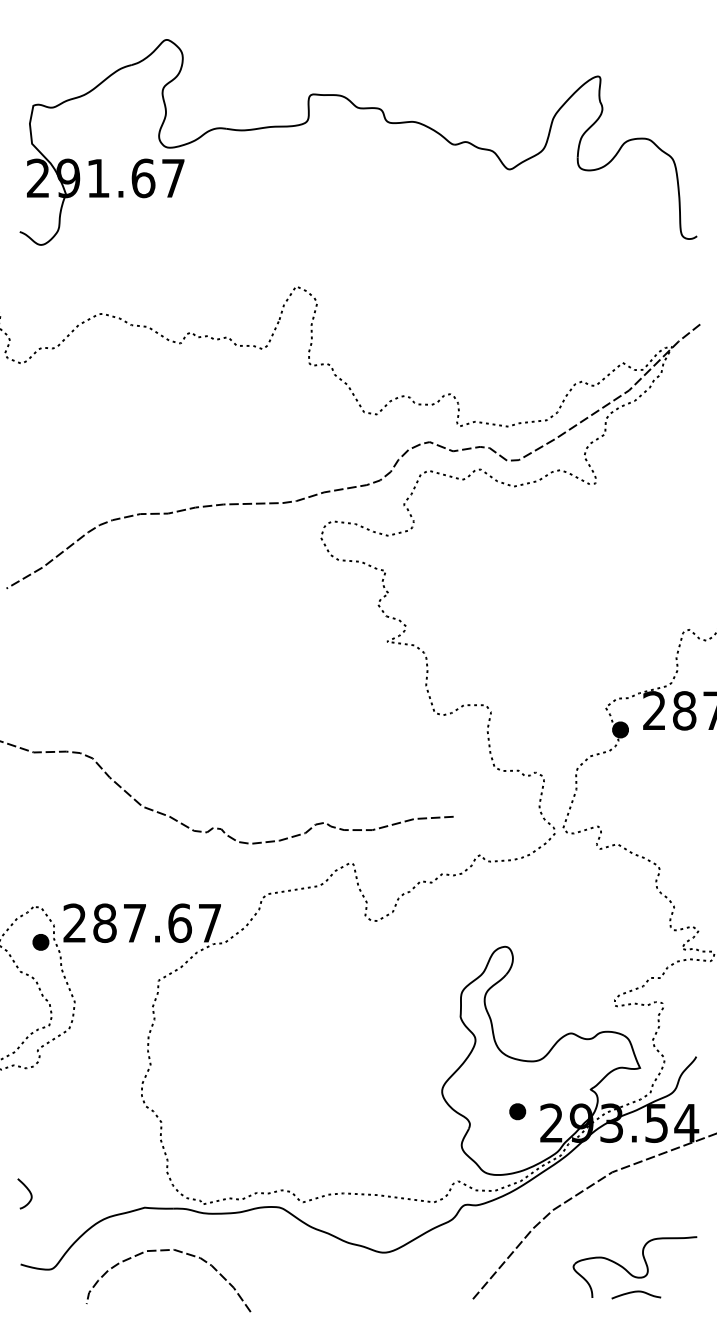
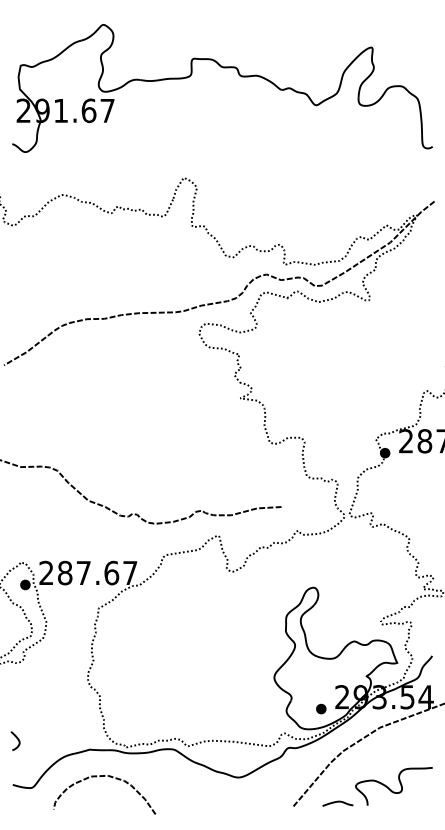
part: (518, 1110) -> (321, 708), moved
curve: (635, 1292) -> (337, 802), moved

